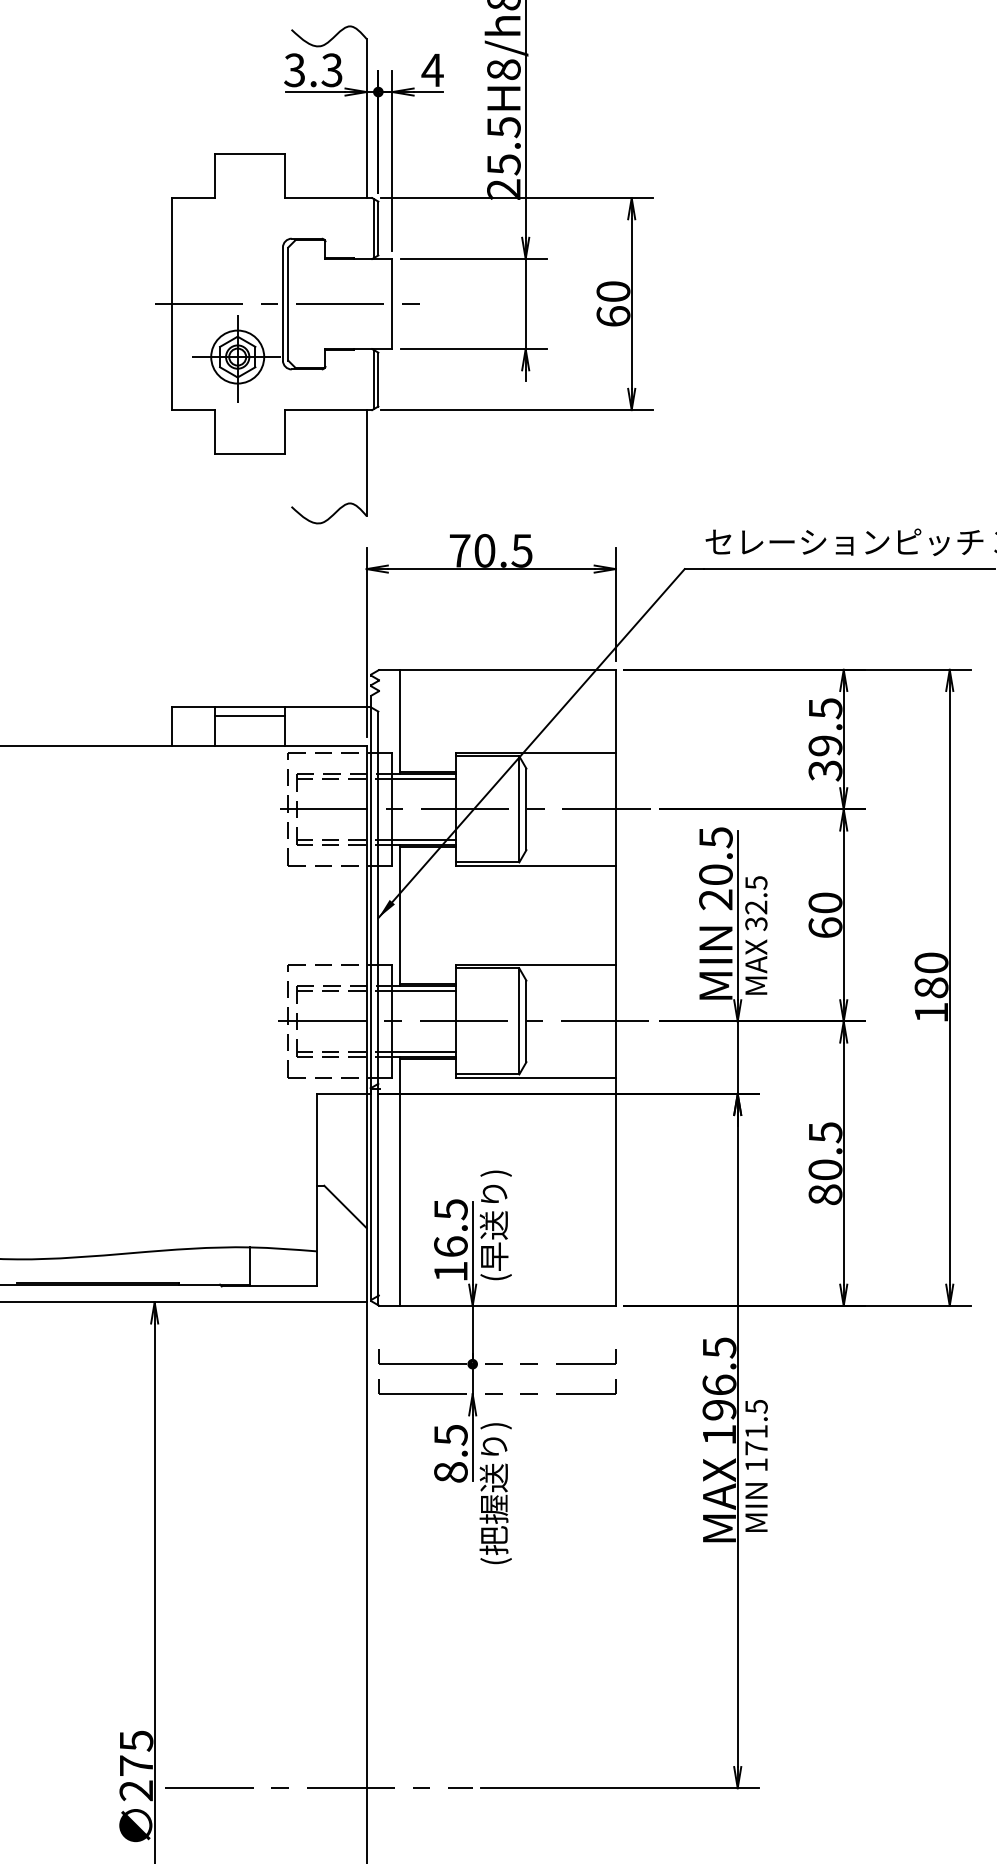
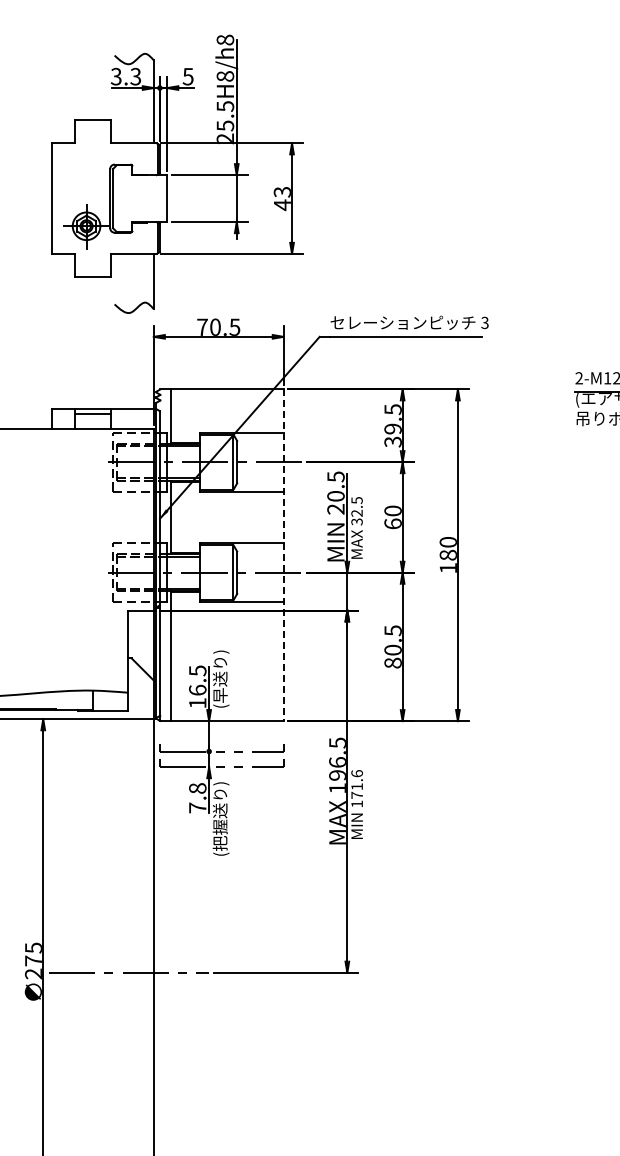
text: (433, 69) -> (188, 76), 4 -> 5
line: (287, 303) -> (112, 198), removed
text: (611, 303) -> (281, 198), 60 -> 43
line: (615, 988) -> (283, 555), solid -> dashed
text: (755, 1406) -> (356, 773), 171.5 -> 171.6
text: (450, 1454) -> (197, 798), 8.5 -> 7.8

